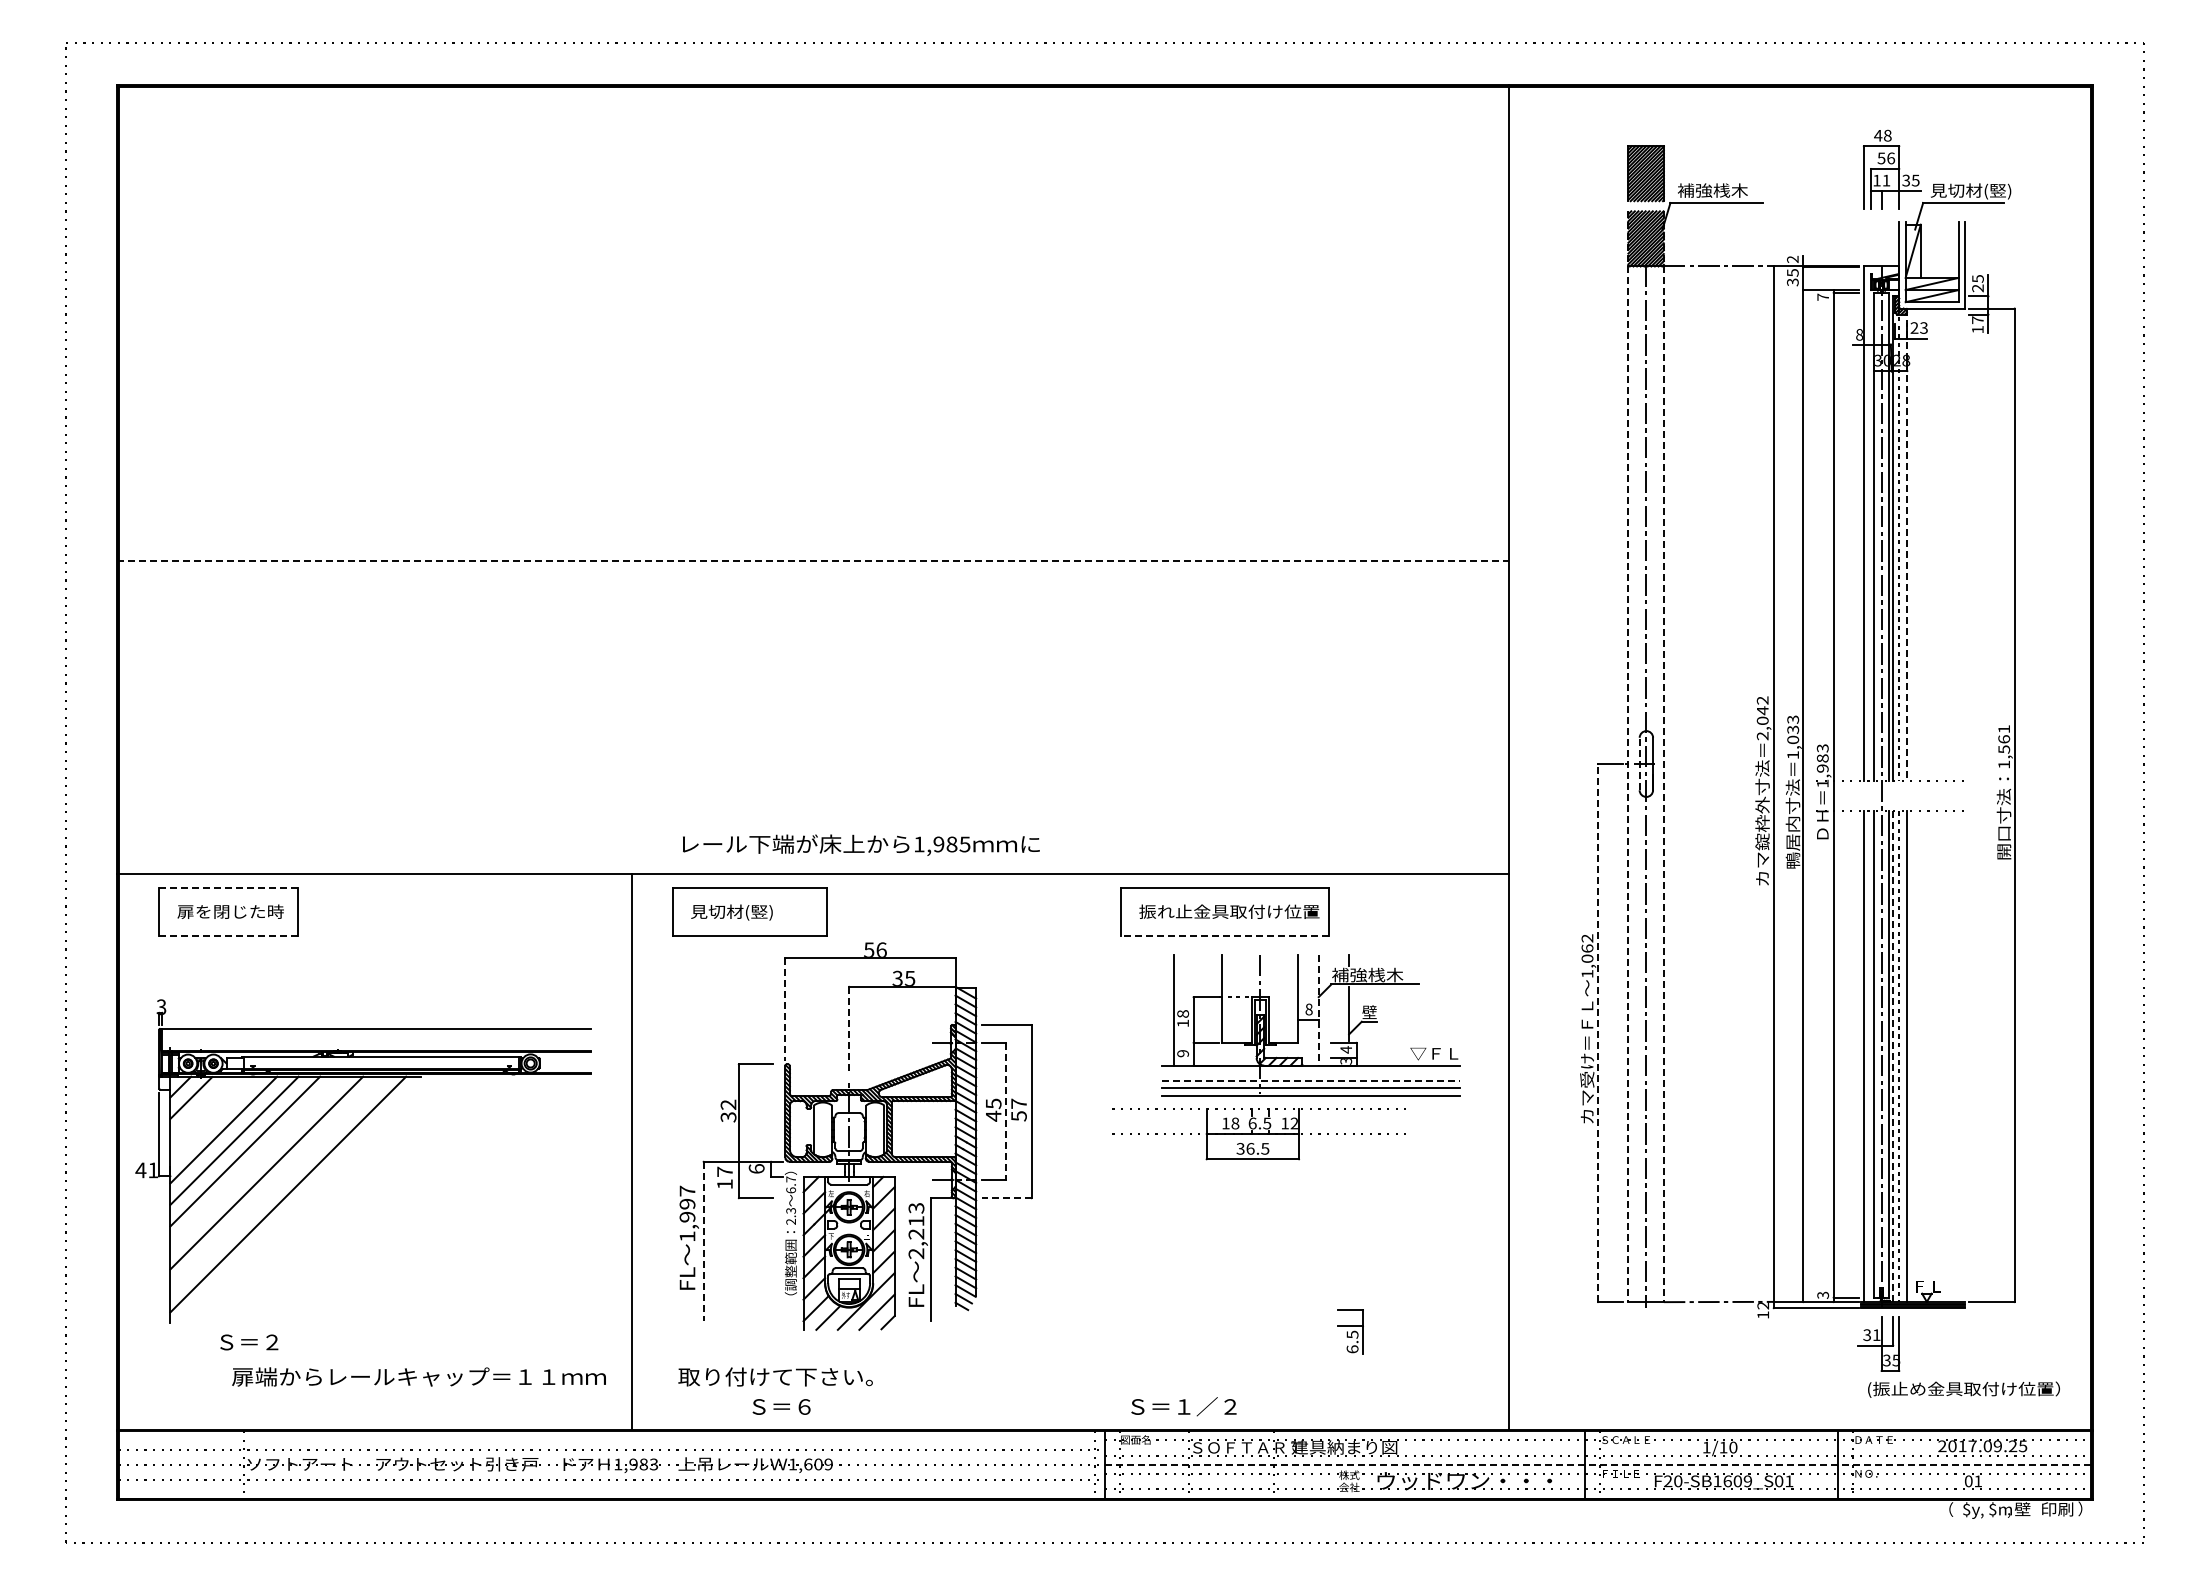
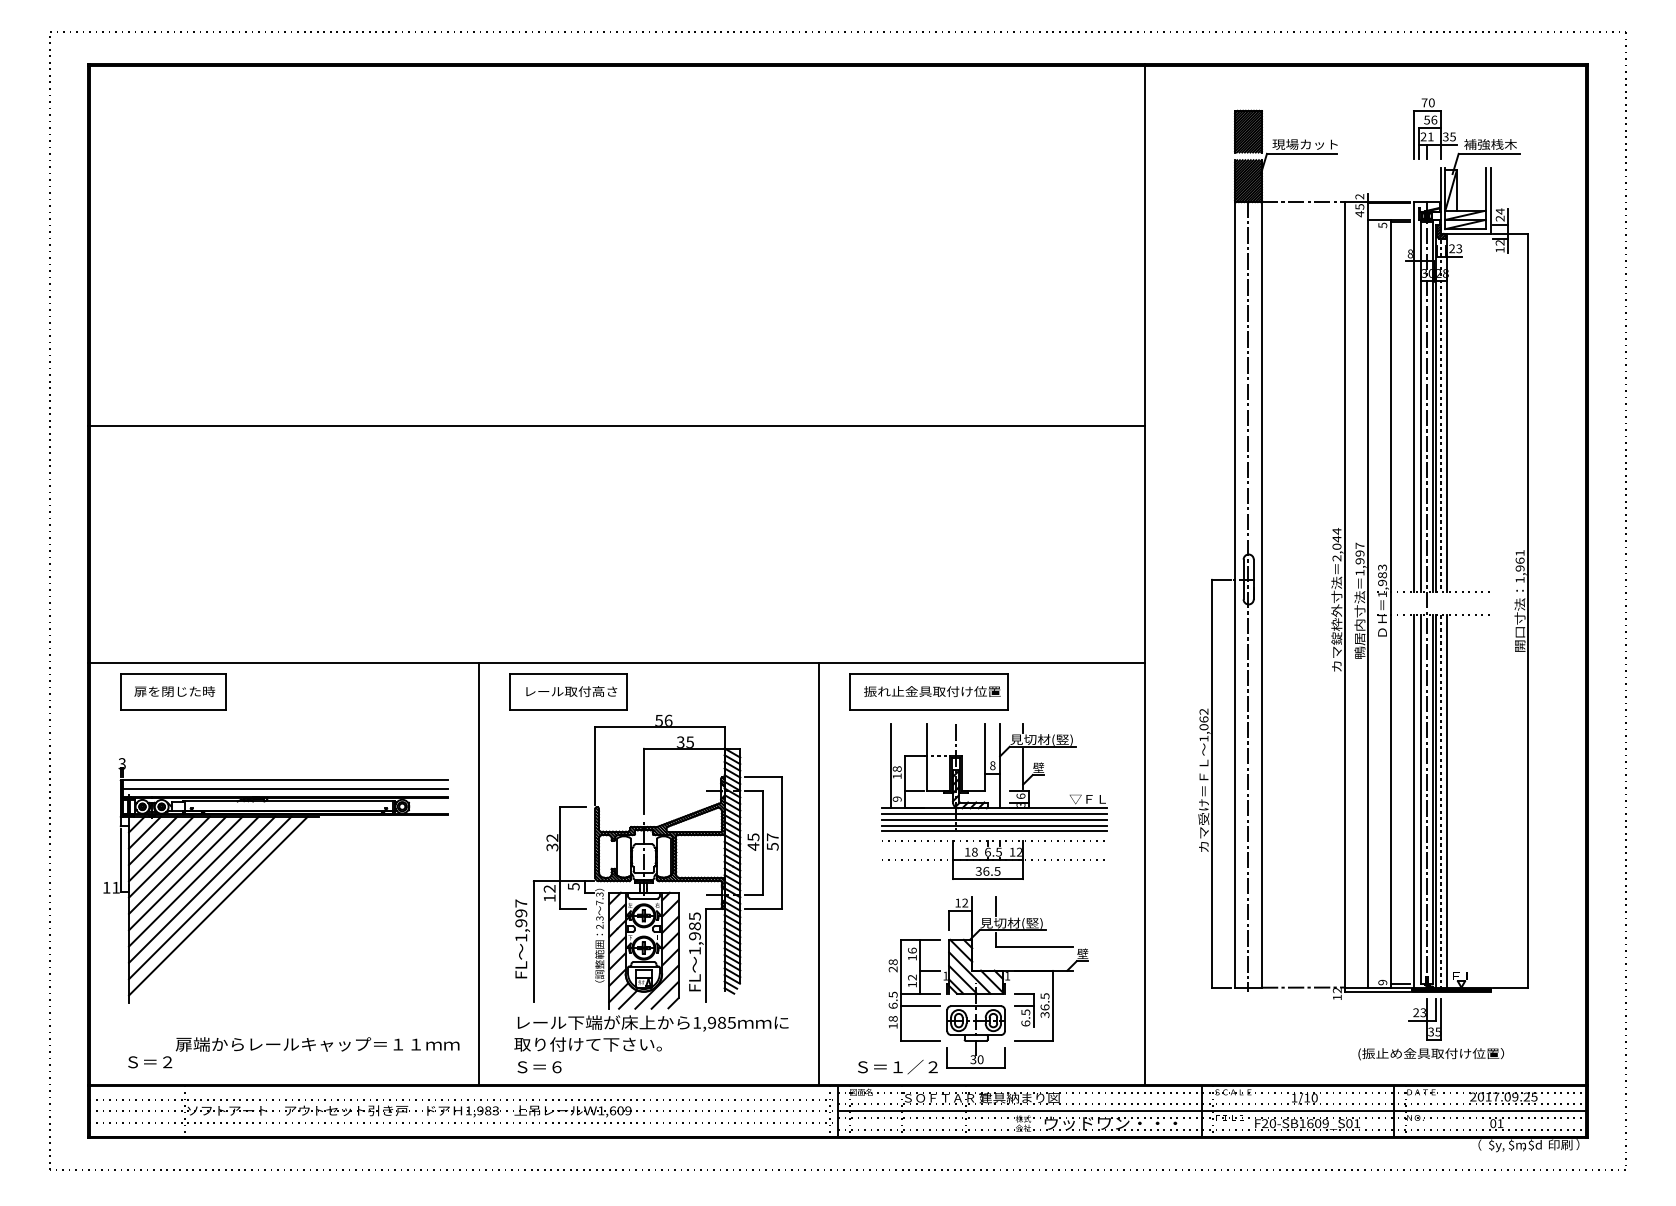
text: (1882, 135) -> (1427, 102), 48 -> 70
text: (1876, 180) -> (1423, 136), 11 -> 21
text: (1720, 190) -> (1304, 144), 補強桟木 -> 現場カット
text: (1970, 191) -> (1494, 145), 見切材(竪) -> 補強桟木
text: (1977, 278) -> (1499, 211), 25 -> 24
text: (1792, 282) -> (1359, 214), 35 -> 45
text: (1823, 296) -> (1383, 224), 7 -> 5
text: (1977, 320) -> (1499, 243), 17 -> 12
line: (1907, 545) -> (1446, 413), dashed -> solid
line: (813, 561) -> (616, 425), dashed -> solid
text: (1762, 700) -> (1336, 531), 2,042 -> 2,044
text: (1793, 729) -> (1360, 553), 1,033 -> 1,997
text: (2003, 749) -> (1519, 568), 1,561 -> 1,961
line: (1628, 757) -> (1235, 574), dashed -> solid
line: (1663, 757) -> (1261, 574), dashed -> solid
line: (1639, 763) -> (1243, 579), dashed -> solid
text: (861, 844) -> (653, 1022), moved
line: (229, 888) -> (173, 673), dashed -> solid
text: (752, 912) -> (570, 692), 見切材(竪) -> レール取付高さ
line: (228, 936) -> (173, 710), dashed -> solid
line: (1224, 936) -> (928, 710), dashed -> solid
text: (1373, 974) -> (1041, 739), 補強桟木 -> 見切材(竪)
line: (785, 1010) -> (595, 766), dashed -> solid
line: (1318, 1010) -> (999, 766), dashed -> solid
line: (849, 1030) -> (644, 781), dashed -> solid
line: (1597, 1032) -> (1211, 783), dashed -> solid
line: (376, 1039) -> (285, 788), added
text: (1346, 1049) -> (1021, 796), 4 -> 6
line: (1893, 1057) -> (1436, 802), dashed -> solid
line: (1311, 1073) -> (994, 814), added
line: (1311, 1080) -> (994, 819), dashed -> solid
line: (202, 1108) -> (153, 840), added
line: (1006, 1112) -> (763, 843), dashed -> solid
line: (212, 1118) -> (160, 848), added
part: (1258, 1134) -> (992, 860), moved
line: (1080, 1151) -> (819, 873), added
line: (255, 1161) -> (193, 881), added
text: (756, 1168) -> (573, 886), 6 -> 5
text: (140, 1170) -> (106, 887), 41 -> 11
text: (724, 1171) -> (549, 888), 17 -> 12
line: (277, 1183) -> (210, 897), added
text: (791, 1184) -> (600, 898), 6.7 -> 7.3
line: (1007, 1198) -> (764, 909), dashed -> solid
text: (916, 1231) -> (695, 934), 2,213 -> 1,985
line: (703, 1241) -> (533, 941), dashed -> solid
text: (1822, 1294) -> (1382, 981), 3 -> 9
part: (1303, 1295) -> (988, 982), added
text: (1871, 1335) -> (1419, 1013), 31 -> 23
text: (249, 1342) -> (150, 1062), moved
text: (1963, 1389) -> (1430, 1053), moved
text: (781, 1406) -> (539, 1066), moved
line: (1598, 1464) -> (1212, 1110), dashed -> solid
text: (2023, 1509) -> (1534, 1145), 壁 -> $d

